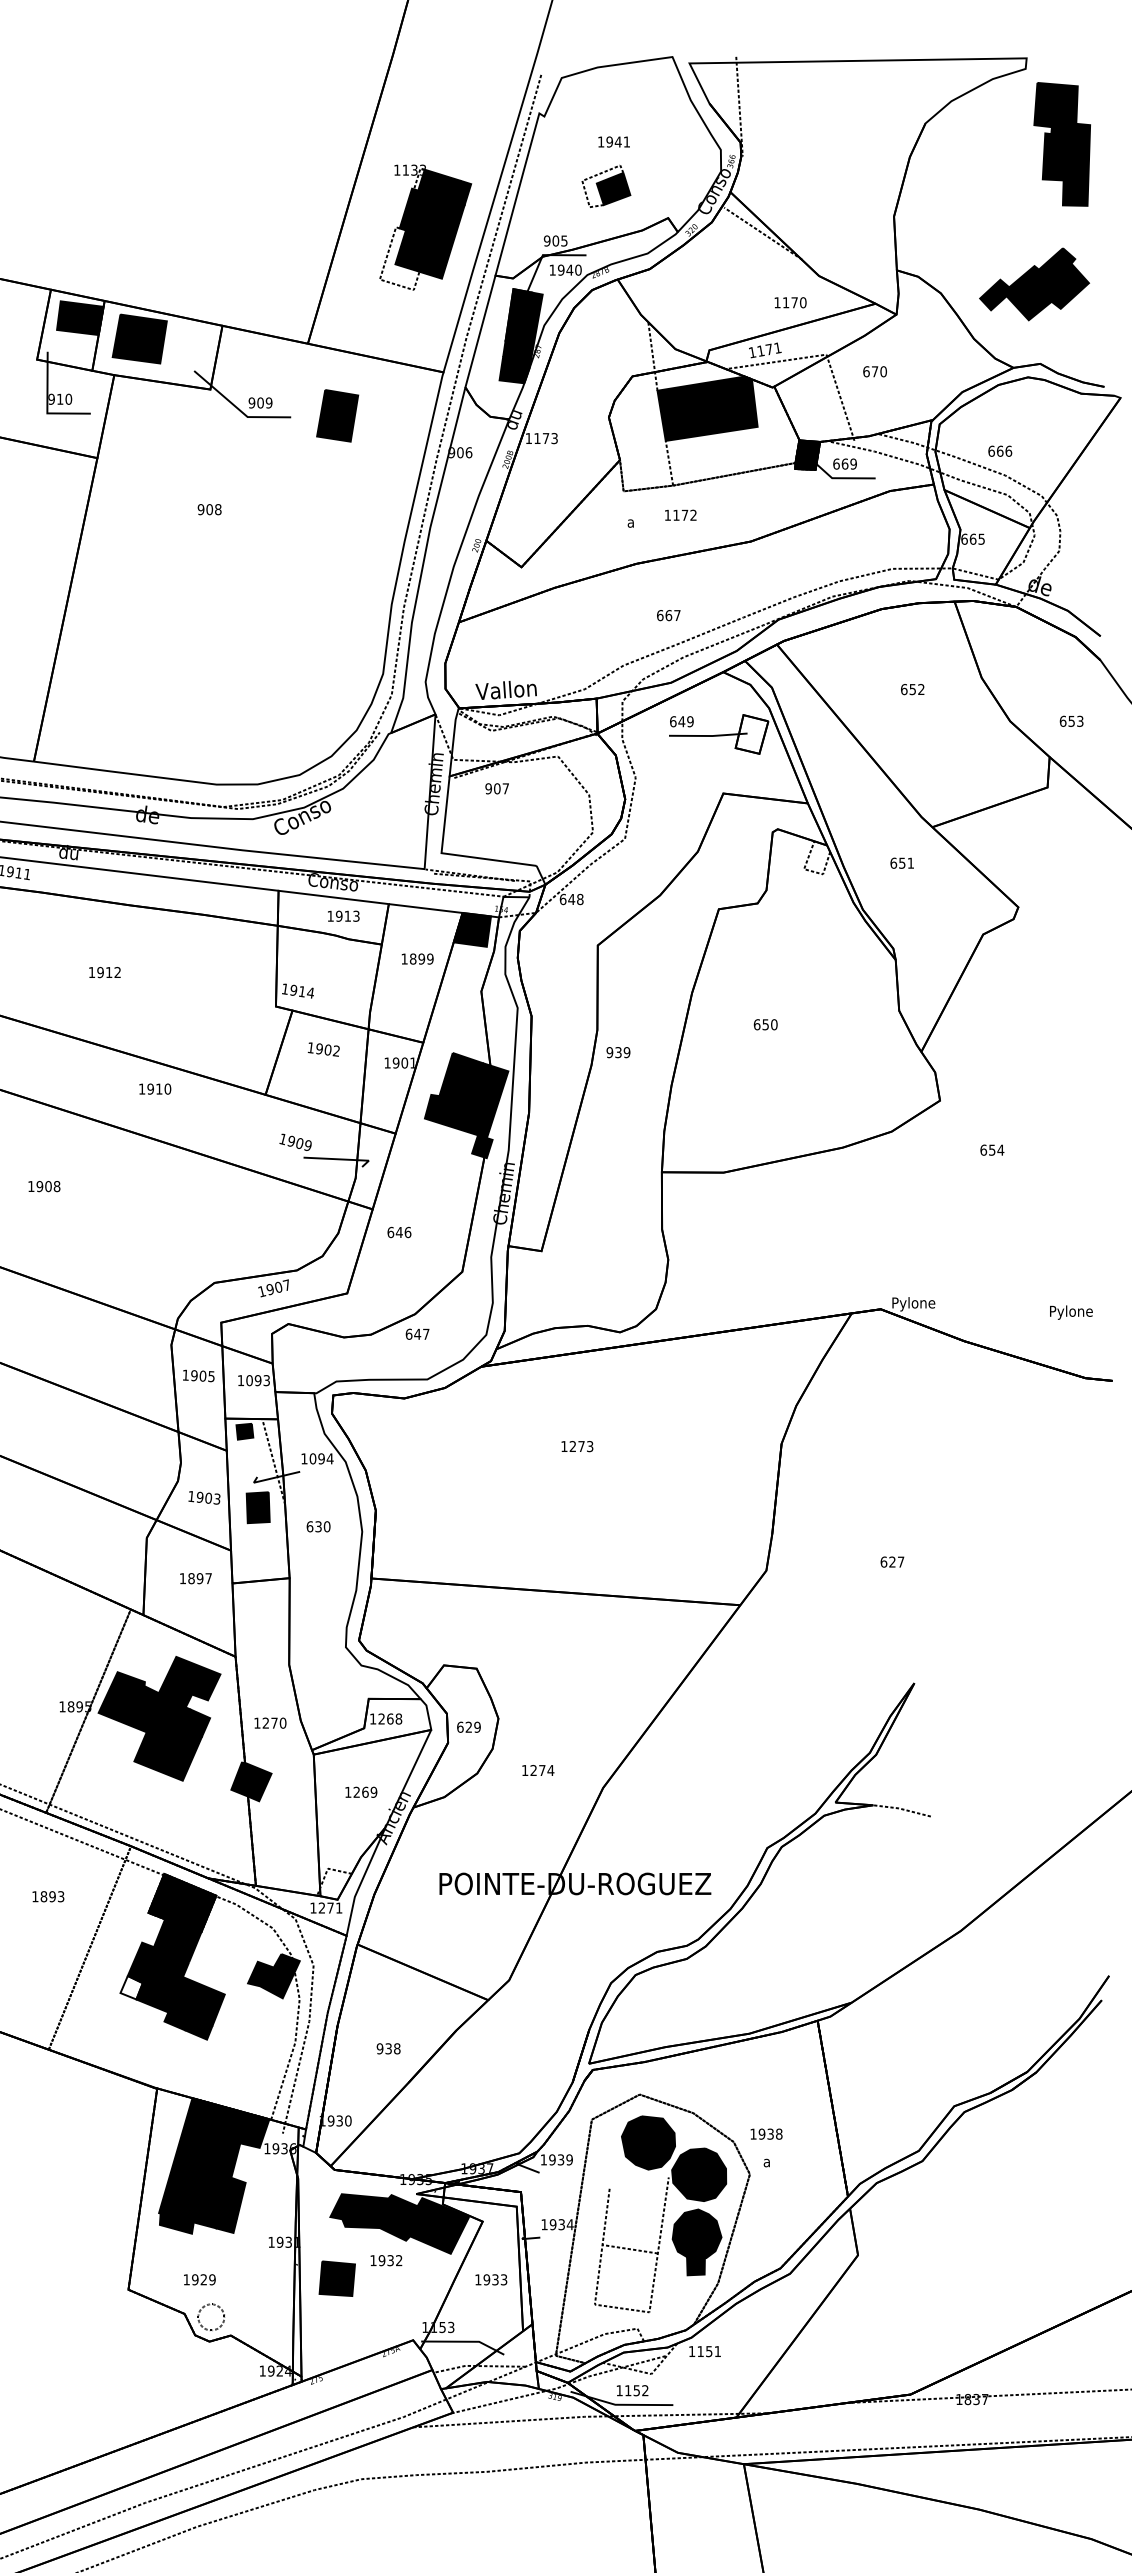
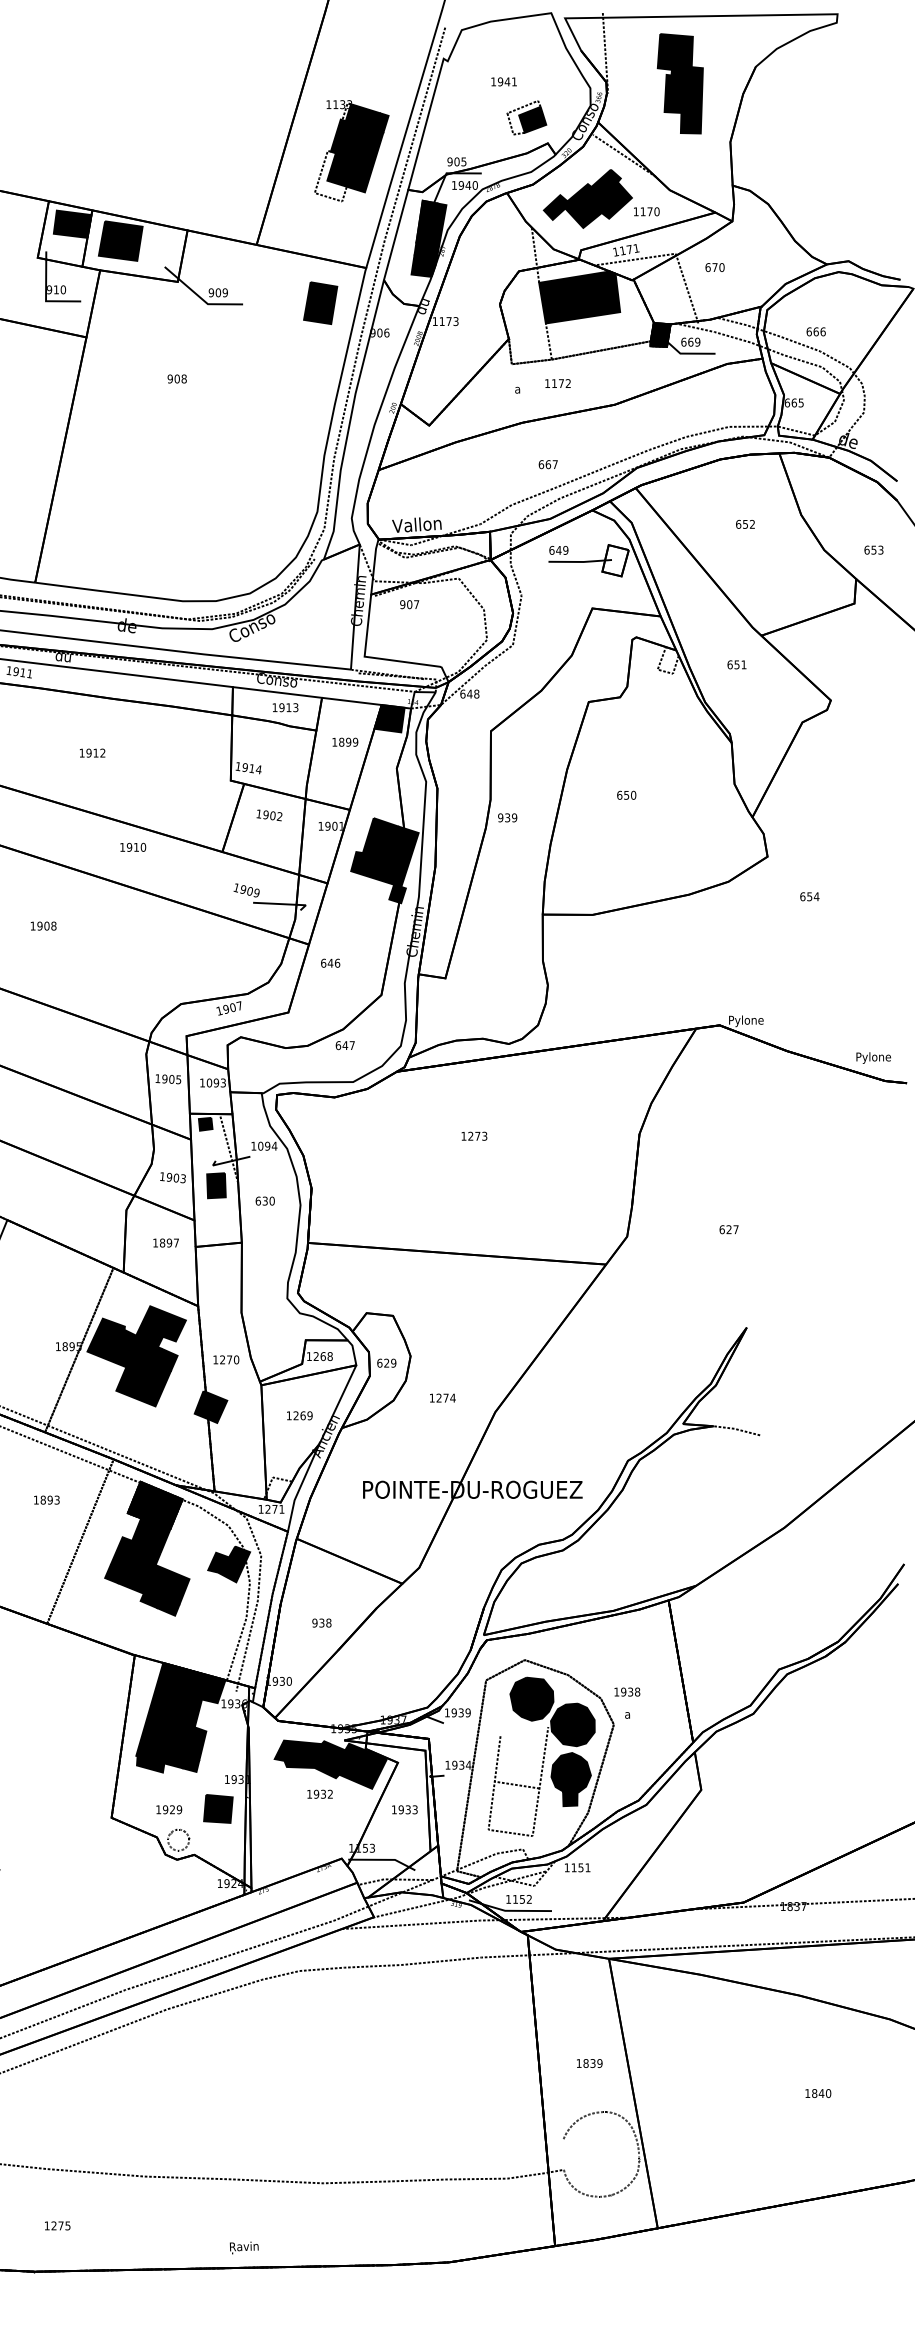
part: (1061, 144) -> (679, 83), moved
part: (605, 186) -> (526, 117), moved
part: (1033, 283) -> (587, 198), moved
part: (337, 414) -> (320, 302), moved
text: (1071, 1311) -> (873, 1057), moved
fill: (132, 1987) -> (114, 1573), added
part: (337, 2278) -> (218, 1808), moved

